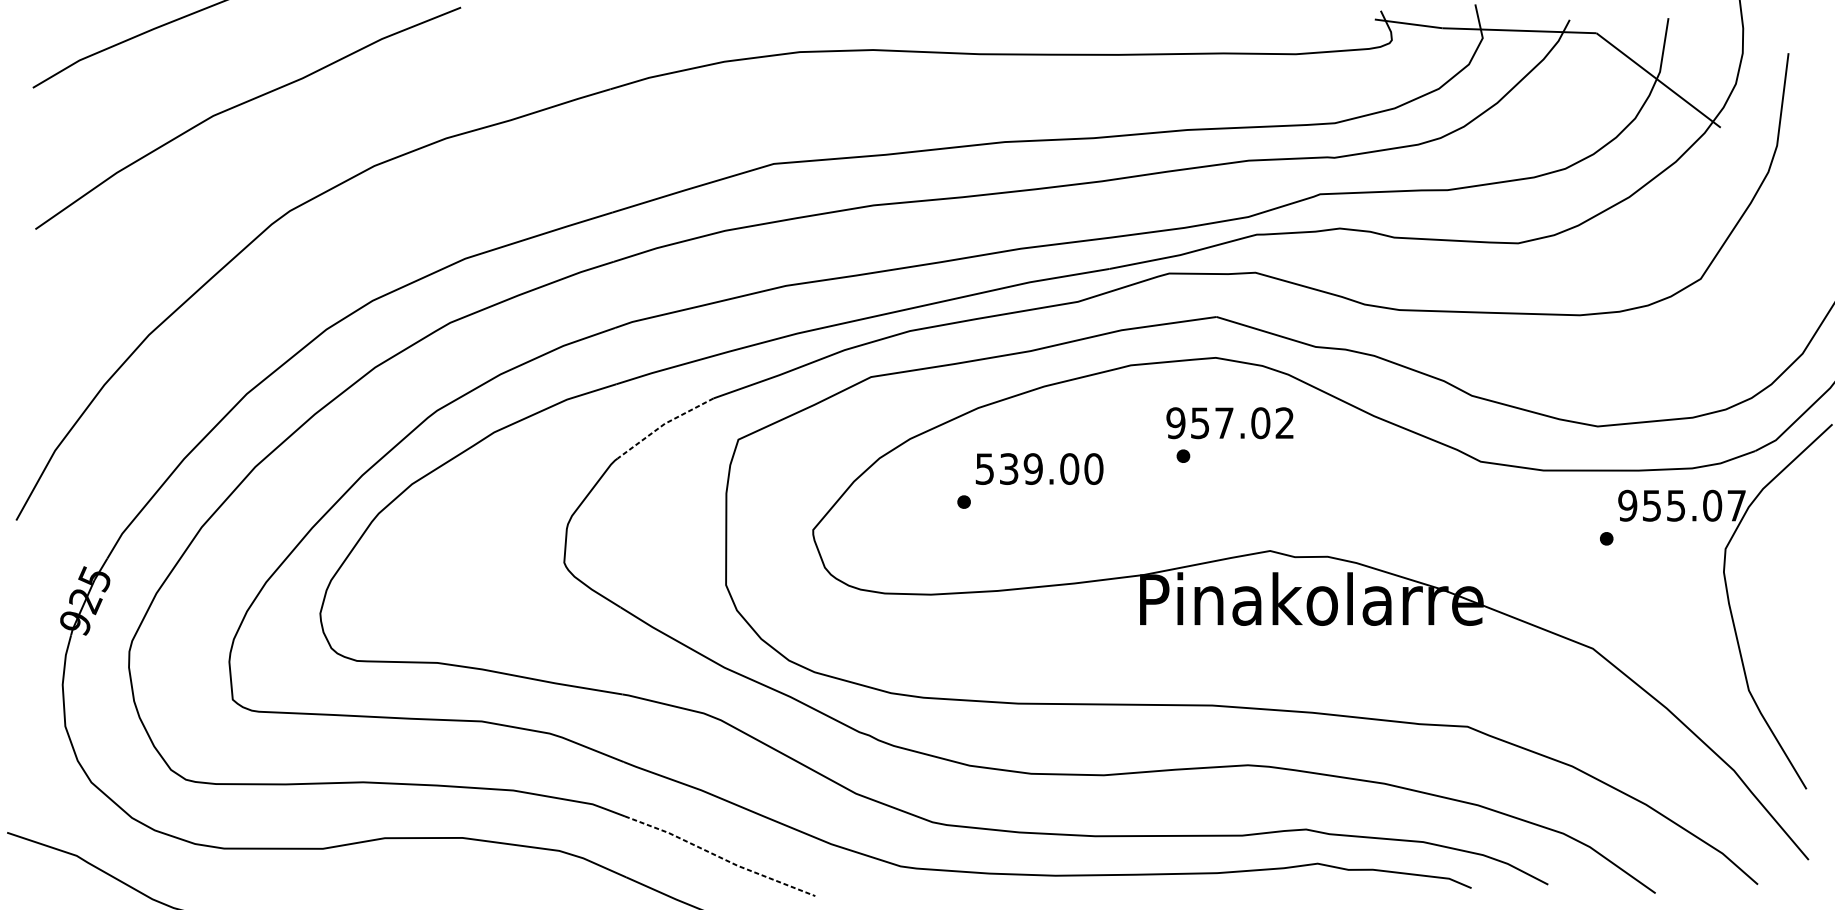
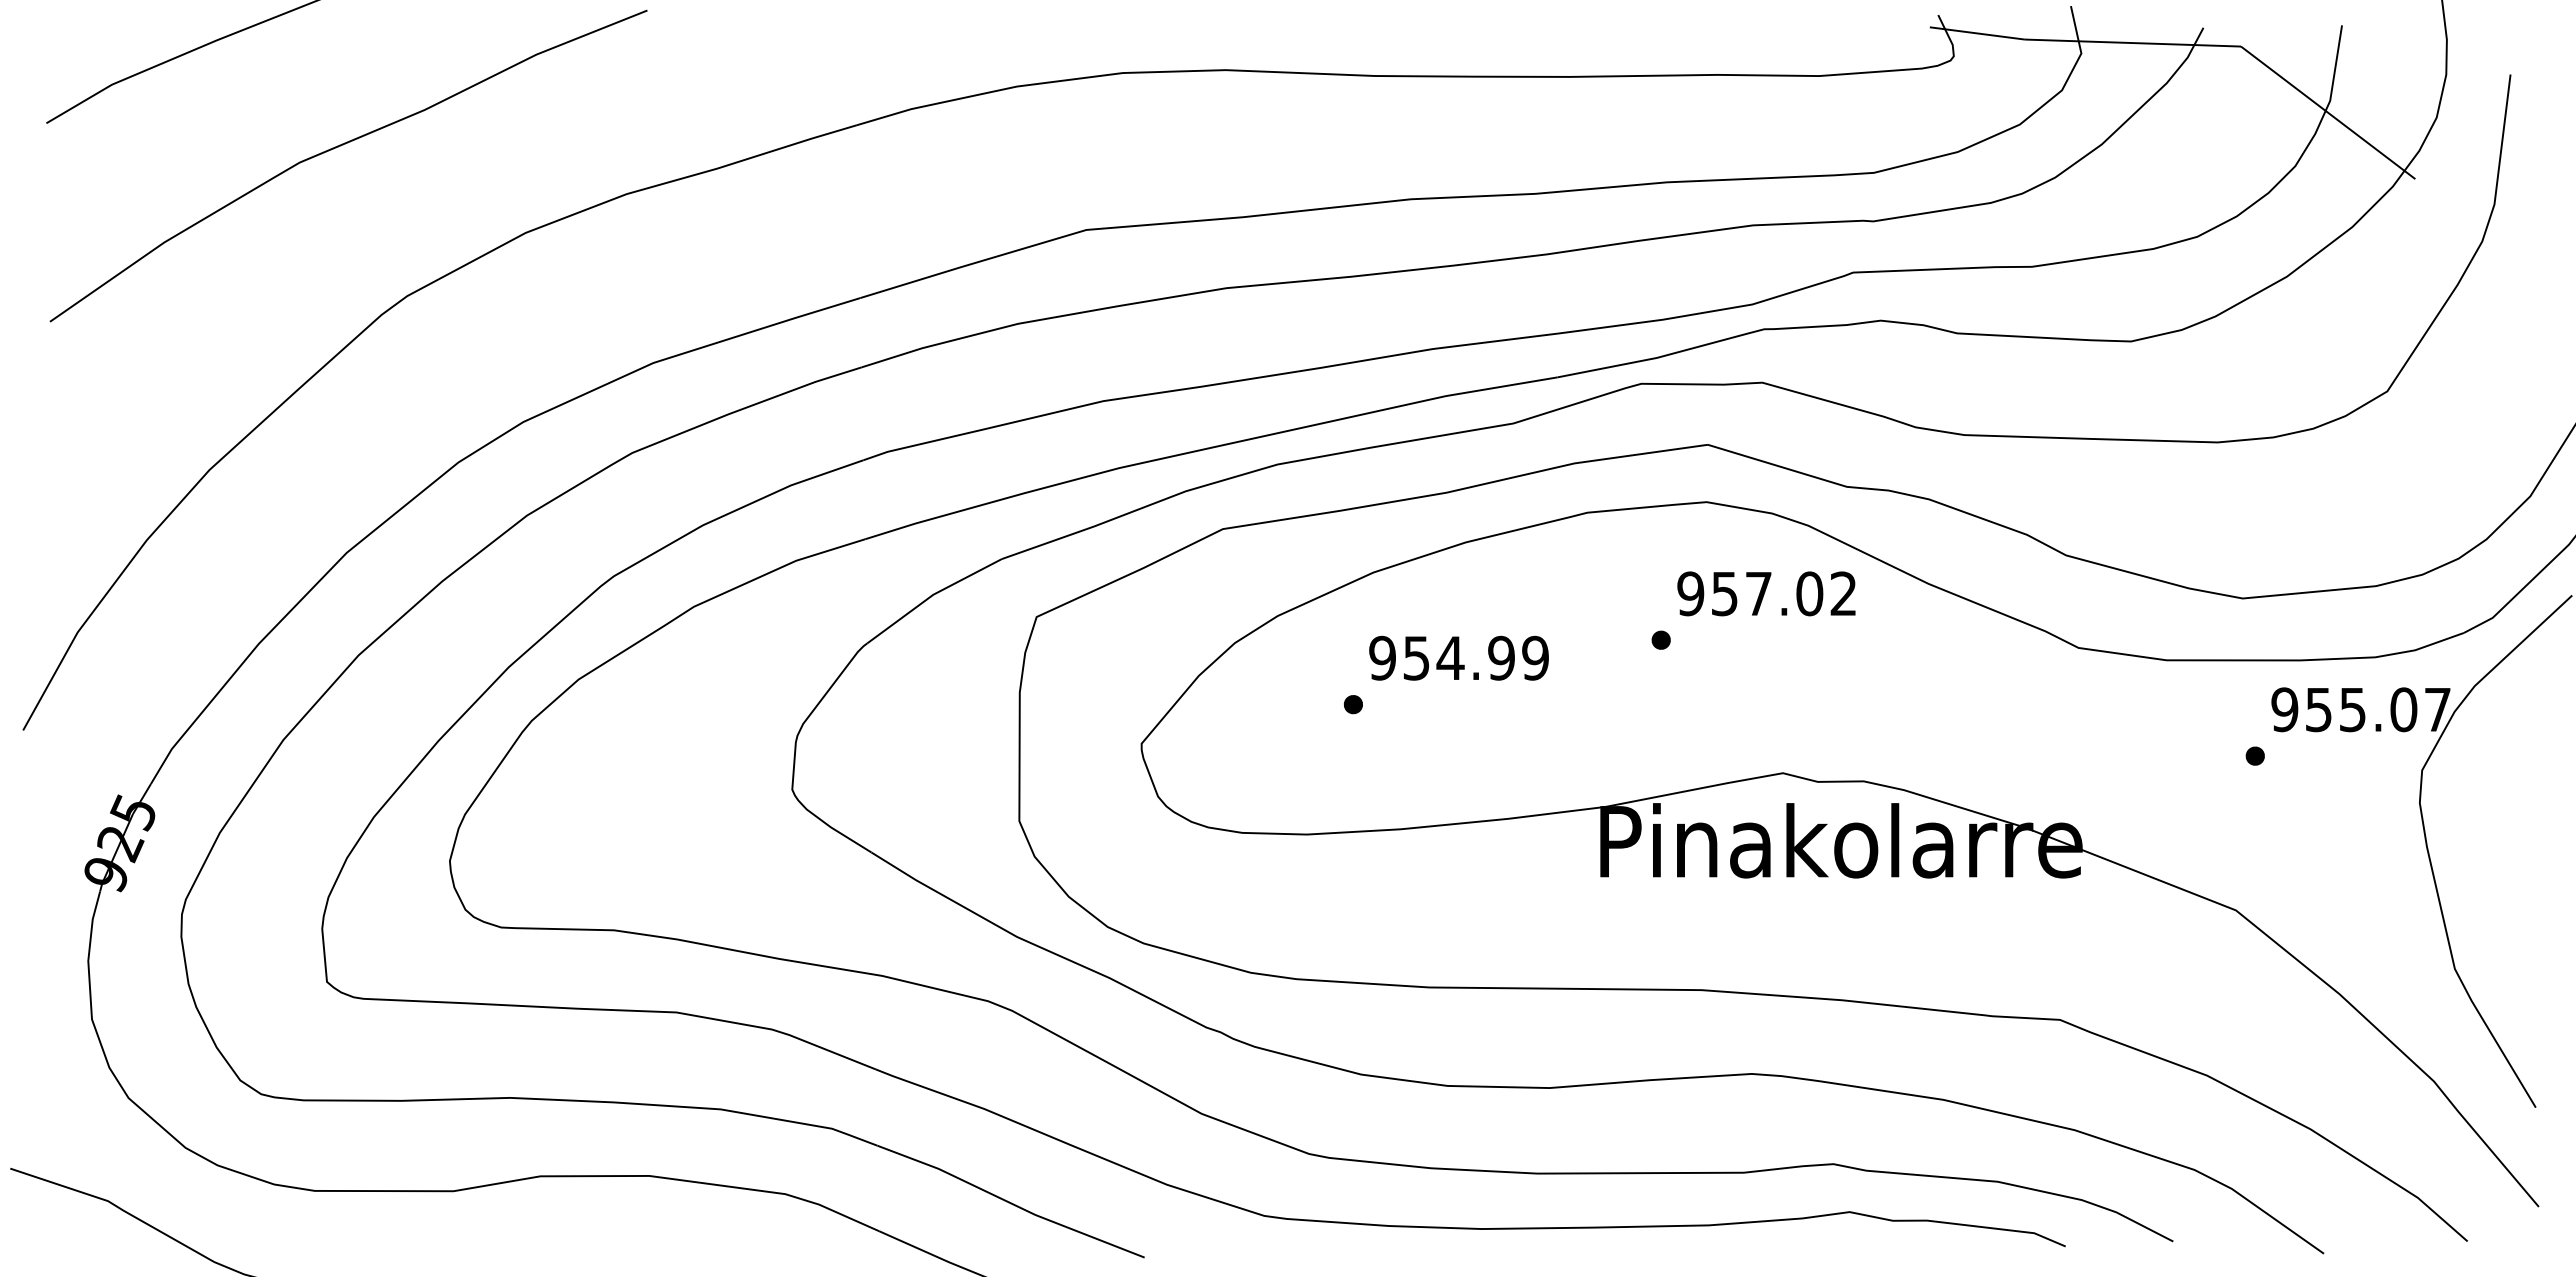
text: (1229, 422) -> (1766, 593), moved
line: (663, 424) -> (931, 595), dashed -> solid
text: (1039, 468) -> (1459, 657), 539.00 -> 954.99
line: (719, 857) -> (1010, 1203), dashed -> solid

